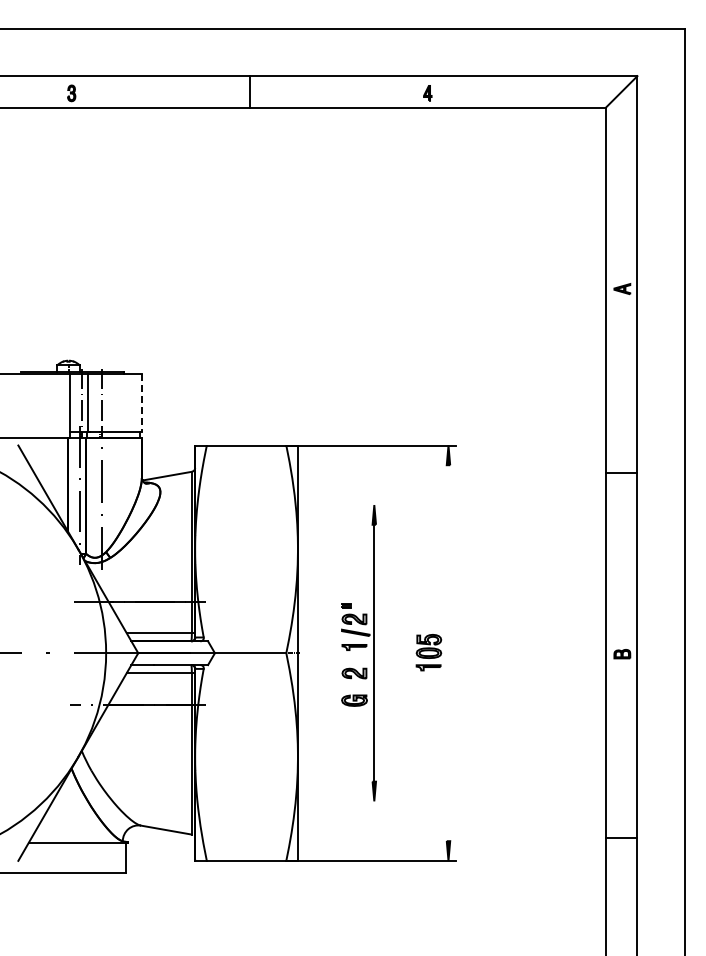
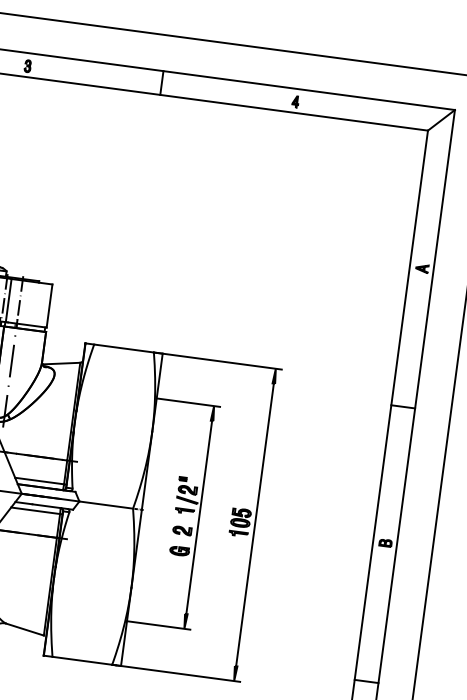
line: (141, 402) -> (49, 305), dashed -> solid
line: (339, 505) -> (187, 402), added
line: (448, 653) -> (254, 525), added
line: (339, 801) -> (158, 625), added

